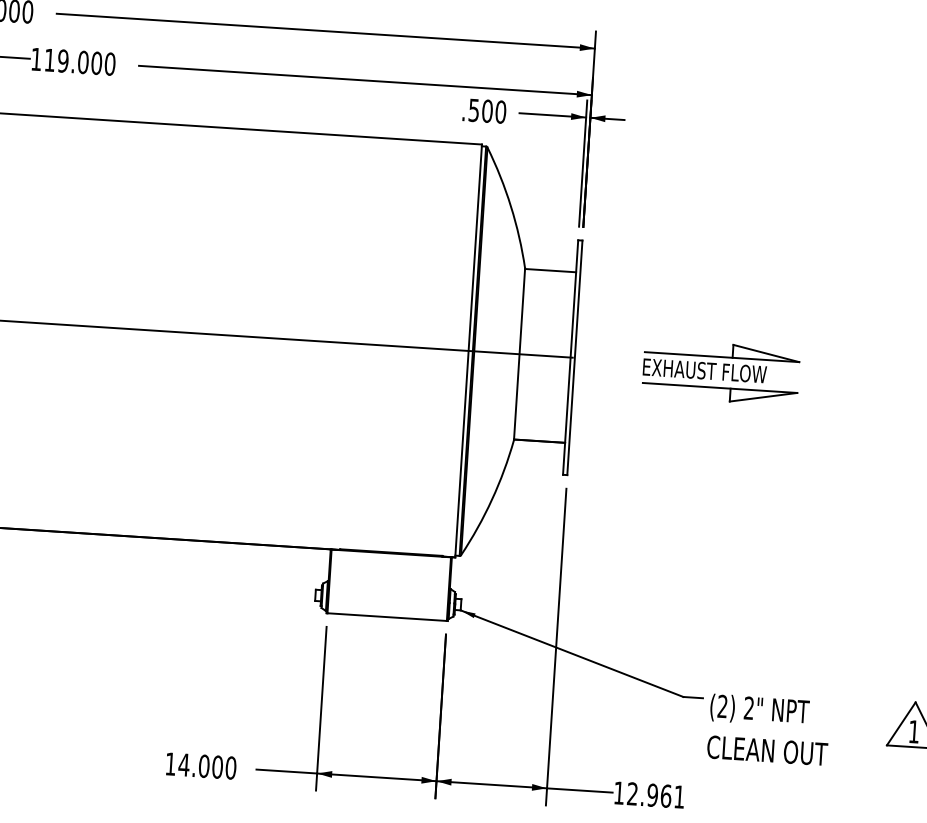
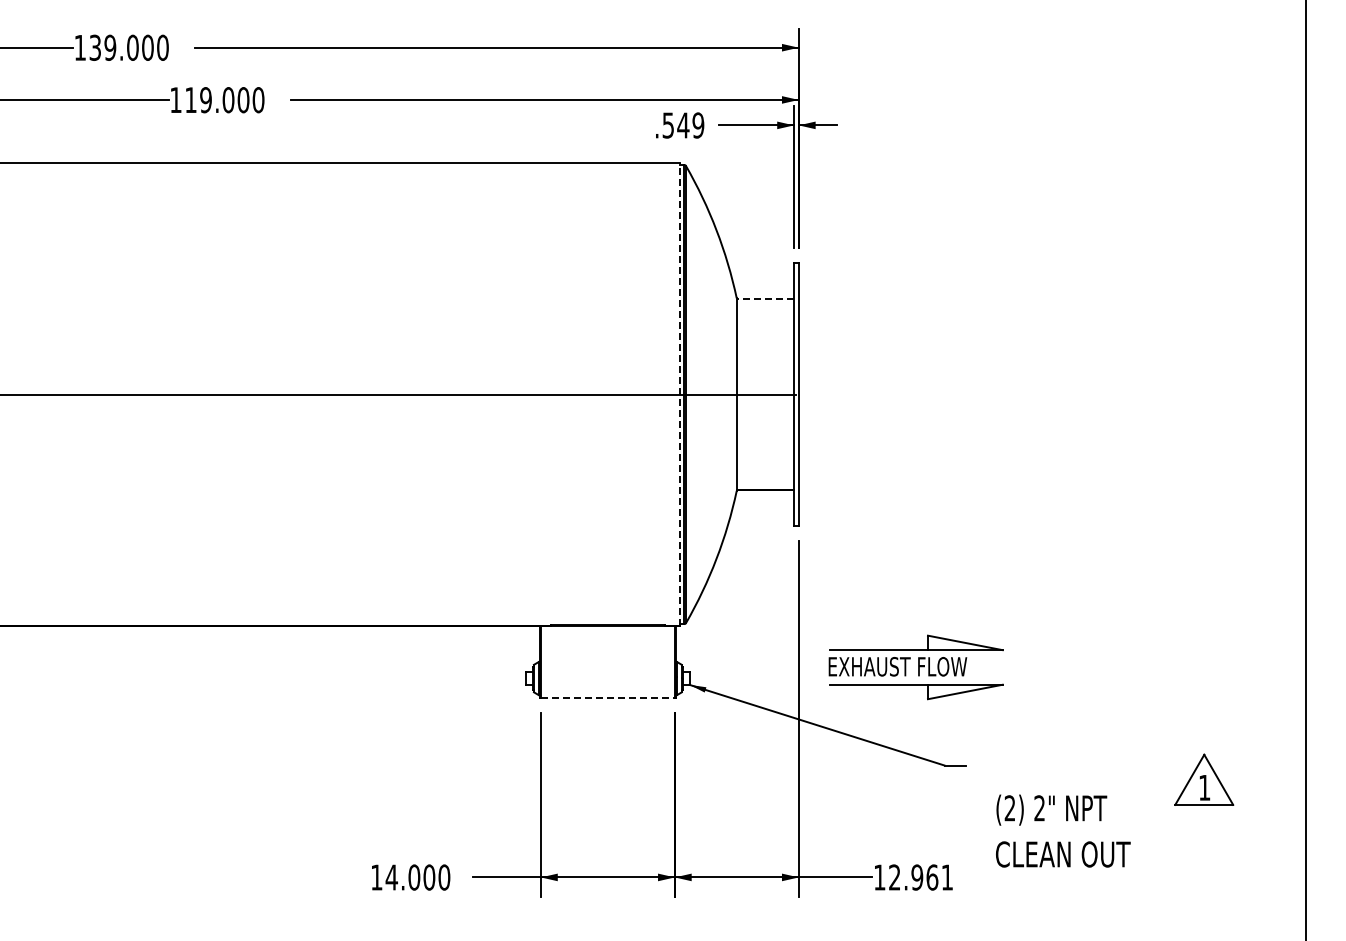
text: (493, 111) -> (690, 125), .500 -> .549
line: (550, 270) -> (765, 298), solid -> dashed
line: (468, 350) -> (679, 394), solid -> dashed
part: (720, 372) -> (915, 667), moved
line: (386, 616) -> (607, 697), solid -> dashed
text: (769, 729) -> (1063, 830), moved

